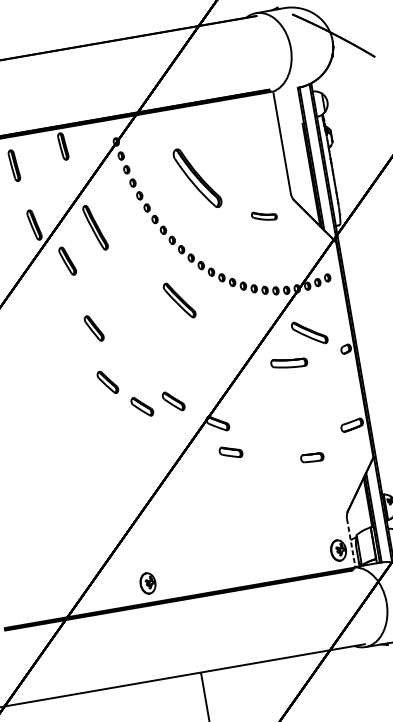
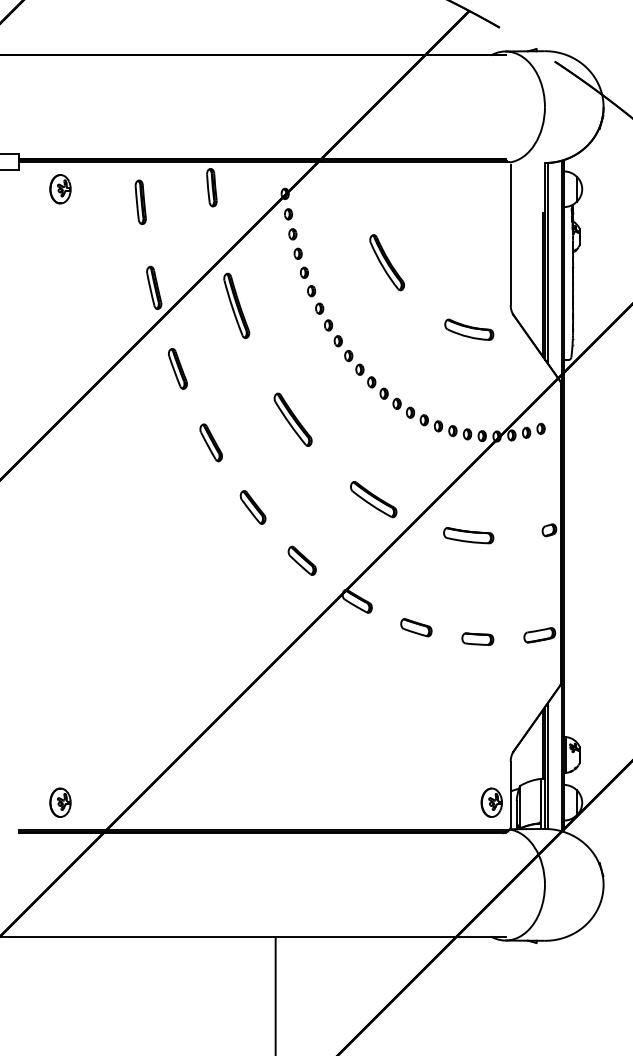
part: (197, 178) -> (386, 262), size x0.62
part: (264, 215) -> (469, 329), size x1.43
part: (67, 260) -> (177, 368), moved
part: (179, 300) -> (292, 419), moved
part: (309, 332) -> (373, 499), moved
part: (107, 382) -> (252, 507), moved
part: (141, 406) -> (257, 560), removed
part: (231, 452) -> (416, 627), moved
part: (312, 457) -> (477, 638), moved
line: (350, 542) -> (510, 794), dashed -> solid
part: (148, 583) -> (60, 802), moved

